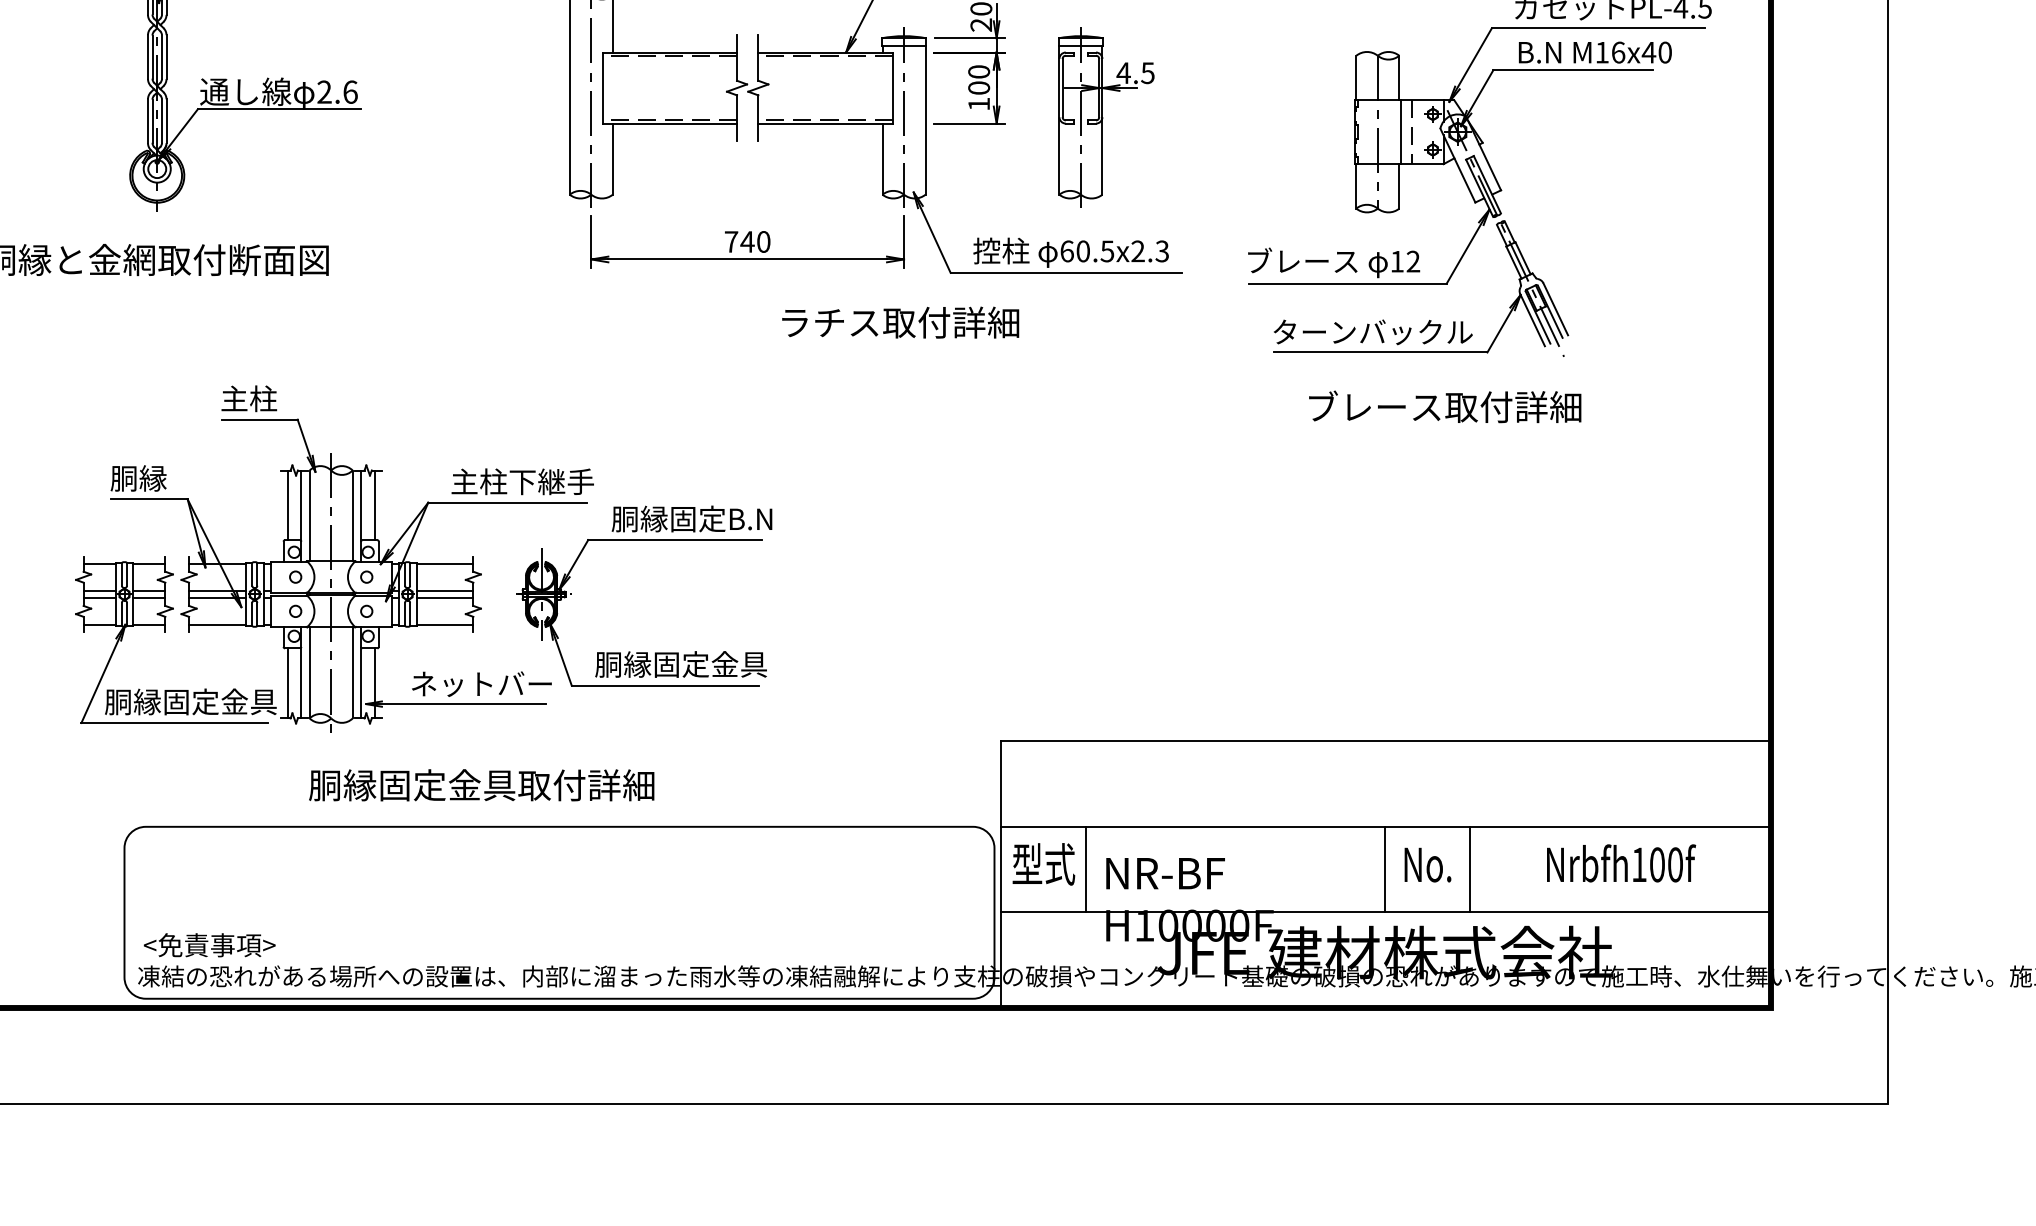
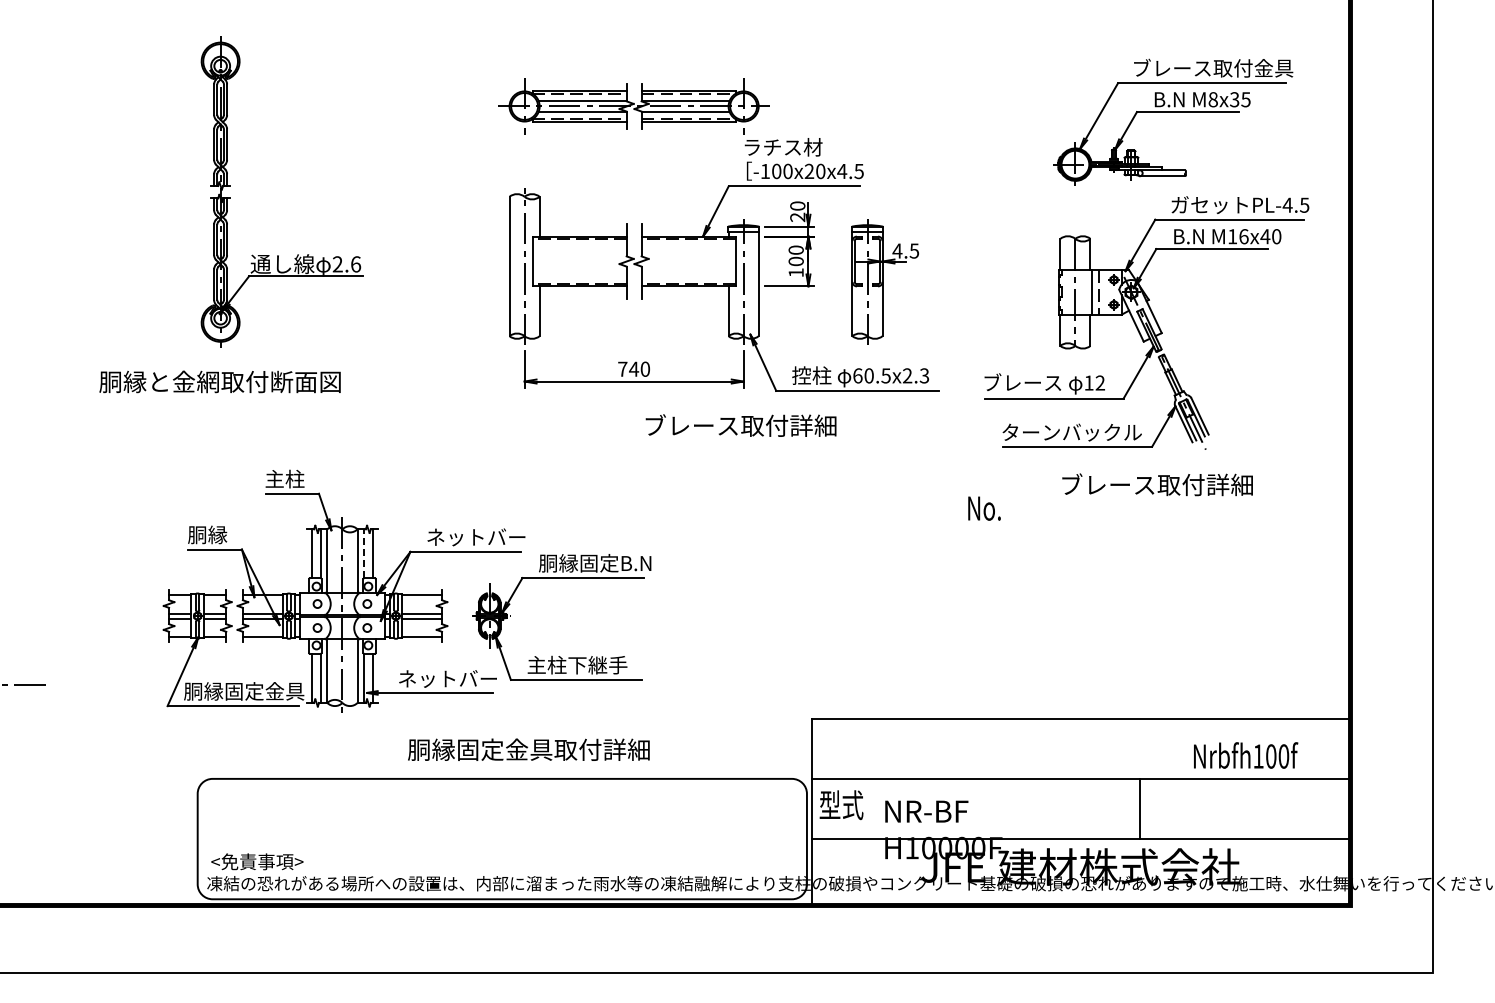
text: (899, 322) -> (740, 425), ラチス取付詳細 -> ブレース取付詳細
text: (1445, 406) -> (1157, 484), moved
text: (522, 480) -> (476, 536), 主柱下継手 -> ネットバー
line: (361, 505) -> (363, 553), solid -> dashed
text: (681, 663) -> (587, 664), 胴縁固定金具 -> 主柱下継手
text: (481, 784) -> (528, 749), moved
text: (1622, 863) -> (1246, 755), moved
text: (1427, 864) -> (984, 508), moved
line: (1086, 869) -> (871, 808), removed
line: (1385, 869) -> (1080, 808), removed

